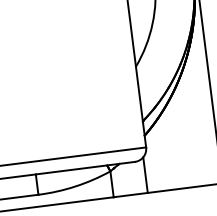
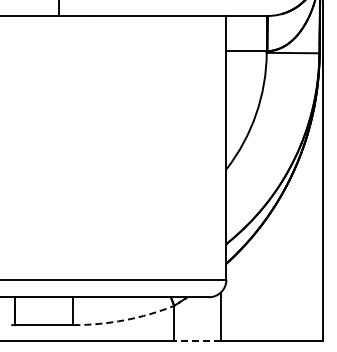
arc: (75, 186) -> (124, 320), solid -> dashed
line: (130, 195) -> (197, 341), solid -> dashed

